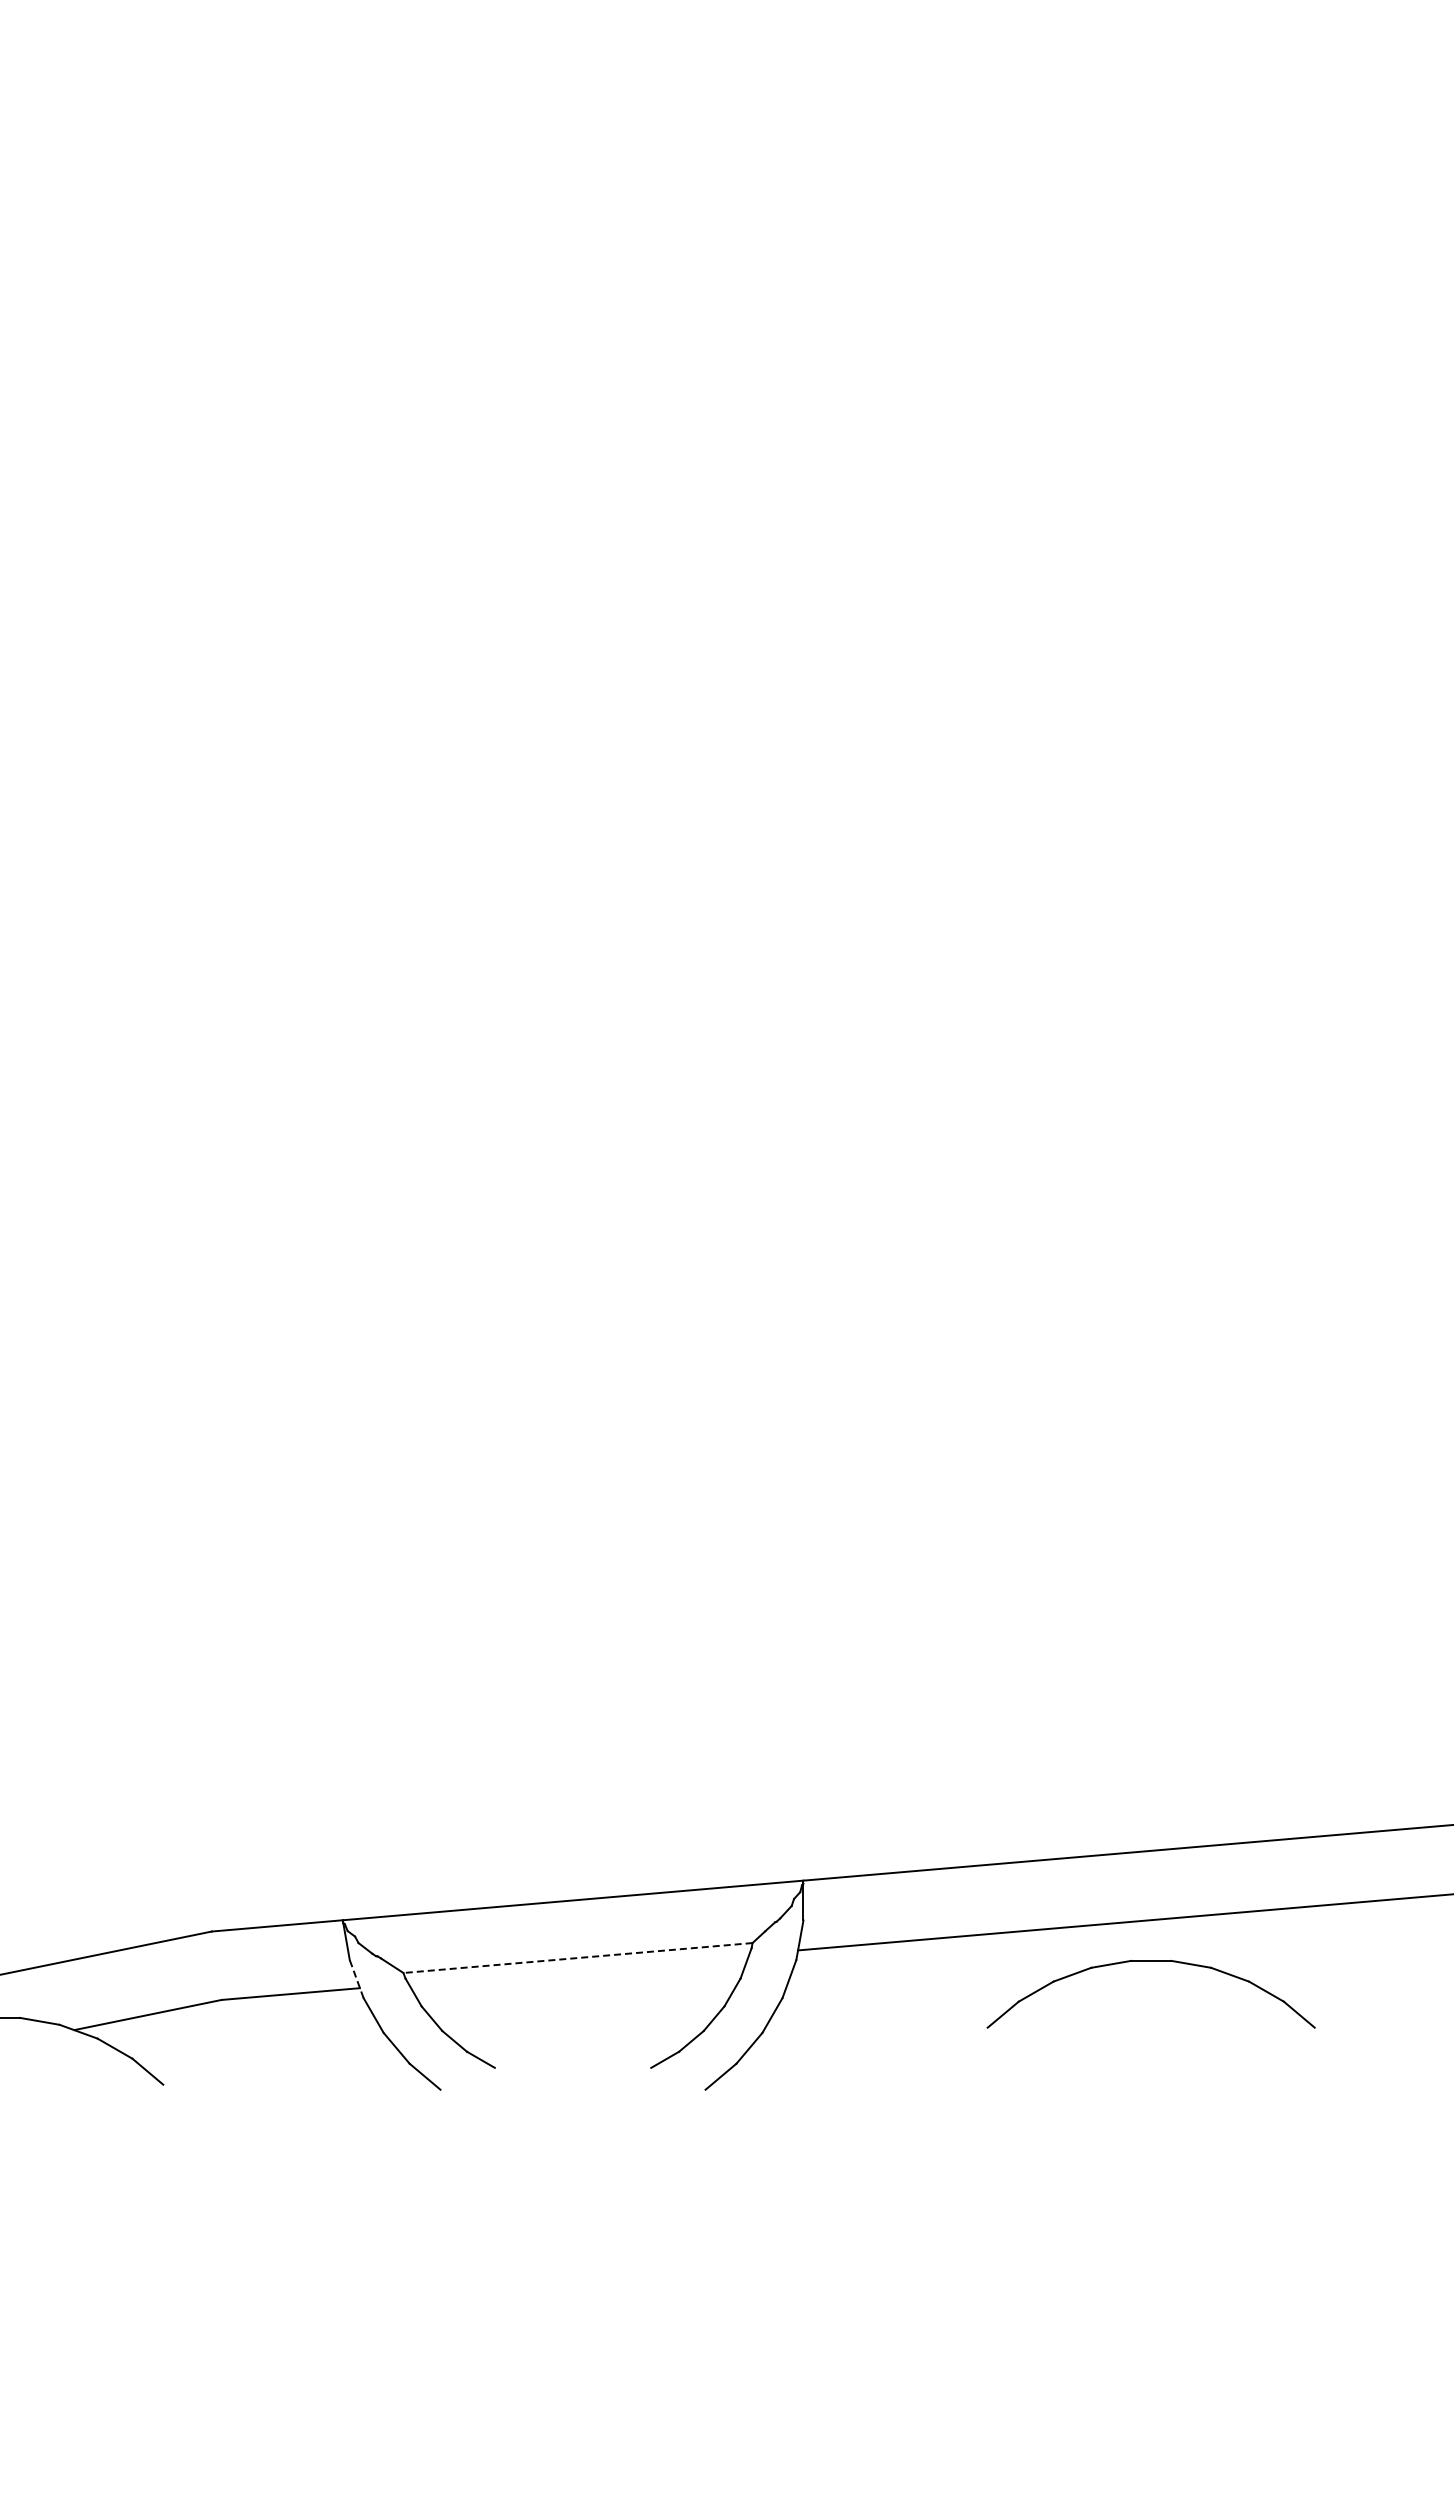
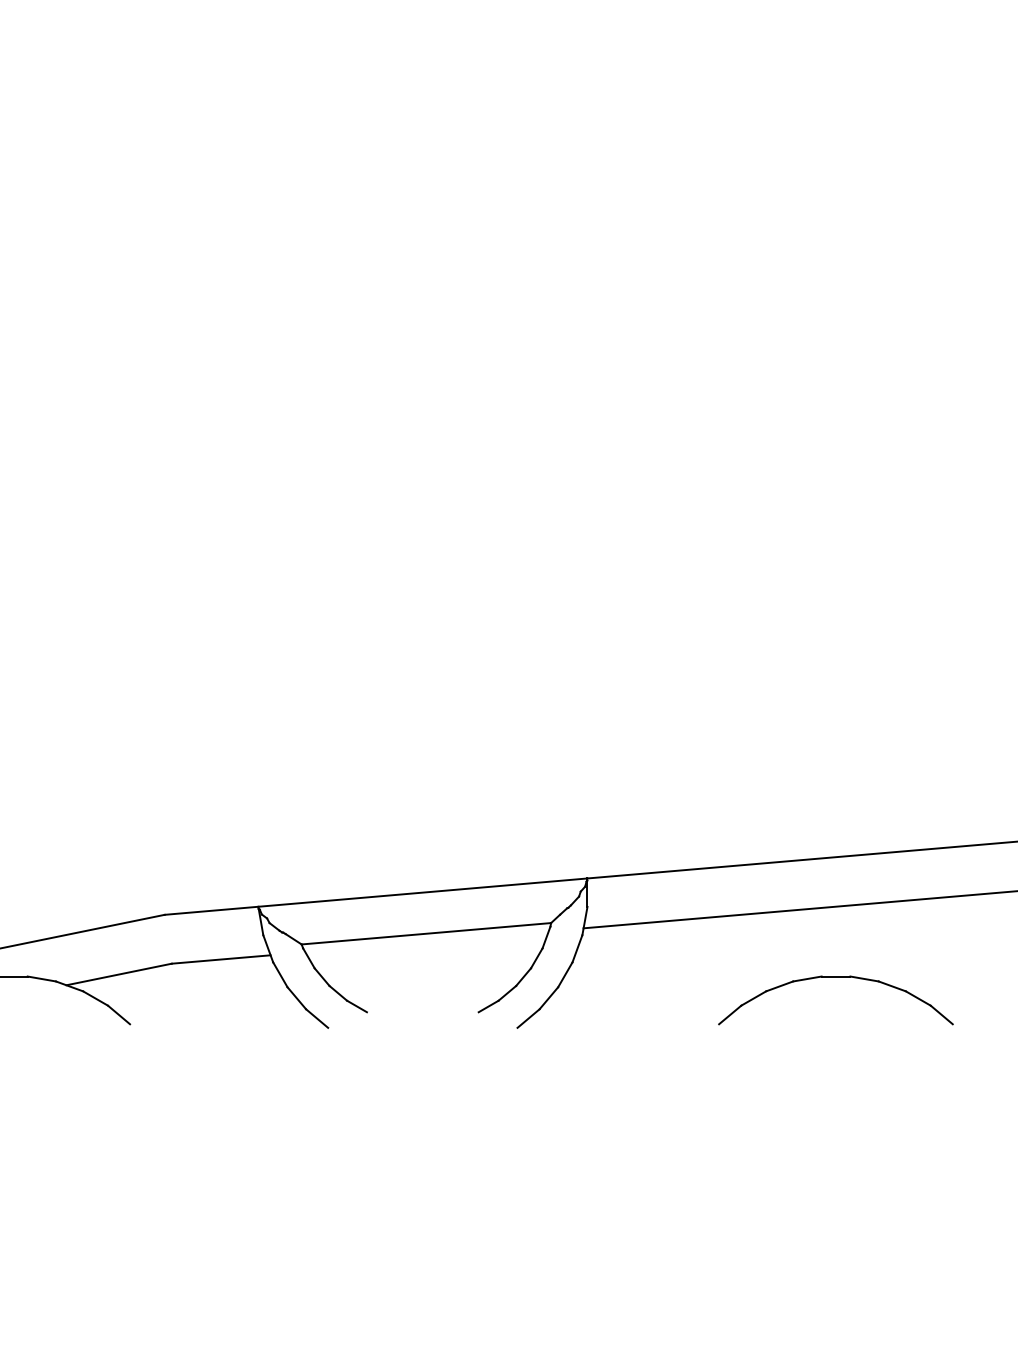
line: (577, 1958) -> (426, 934), dashed -> solid
part: (1150, 1961) -> (835, 976), moved
line: (356, 1978) -> (268, 948), dashed -> solid

